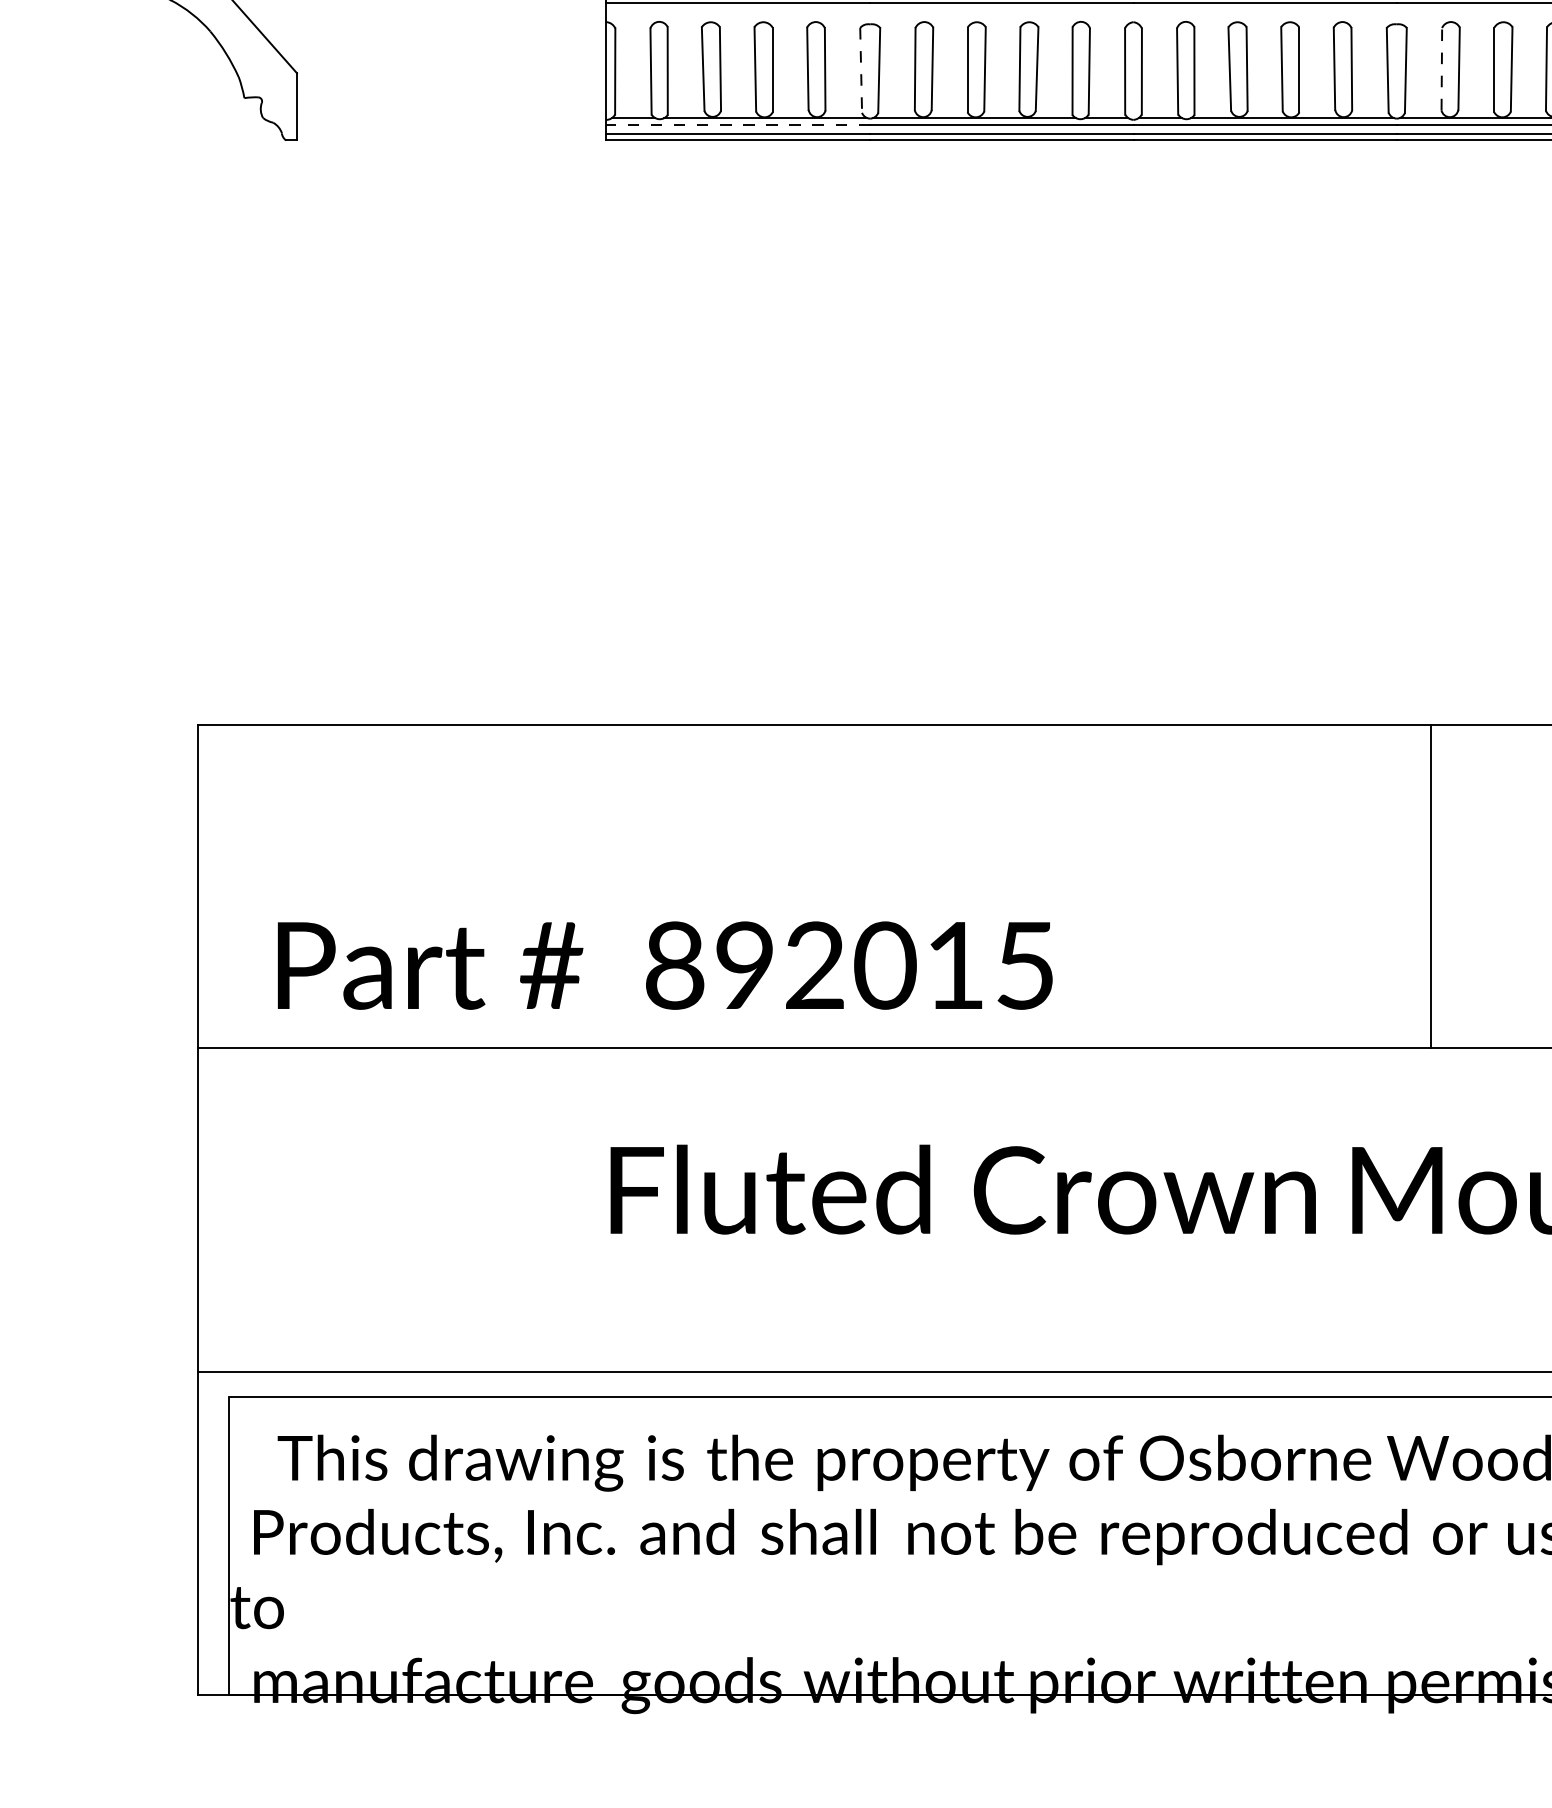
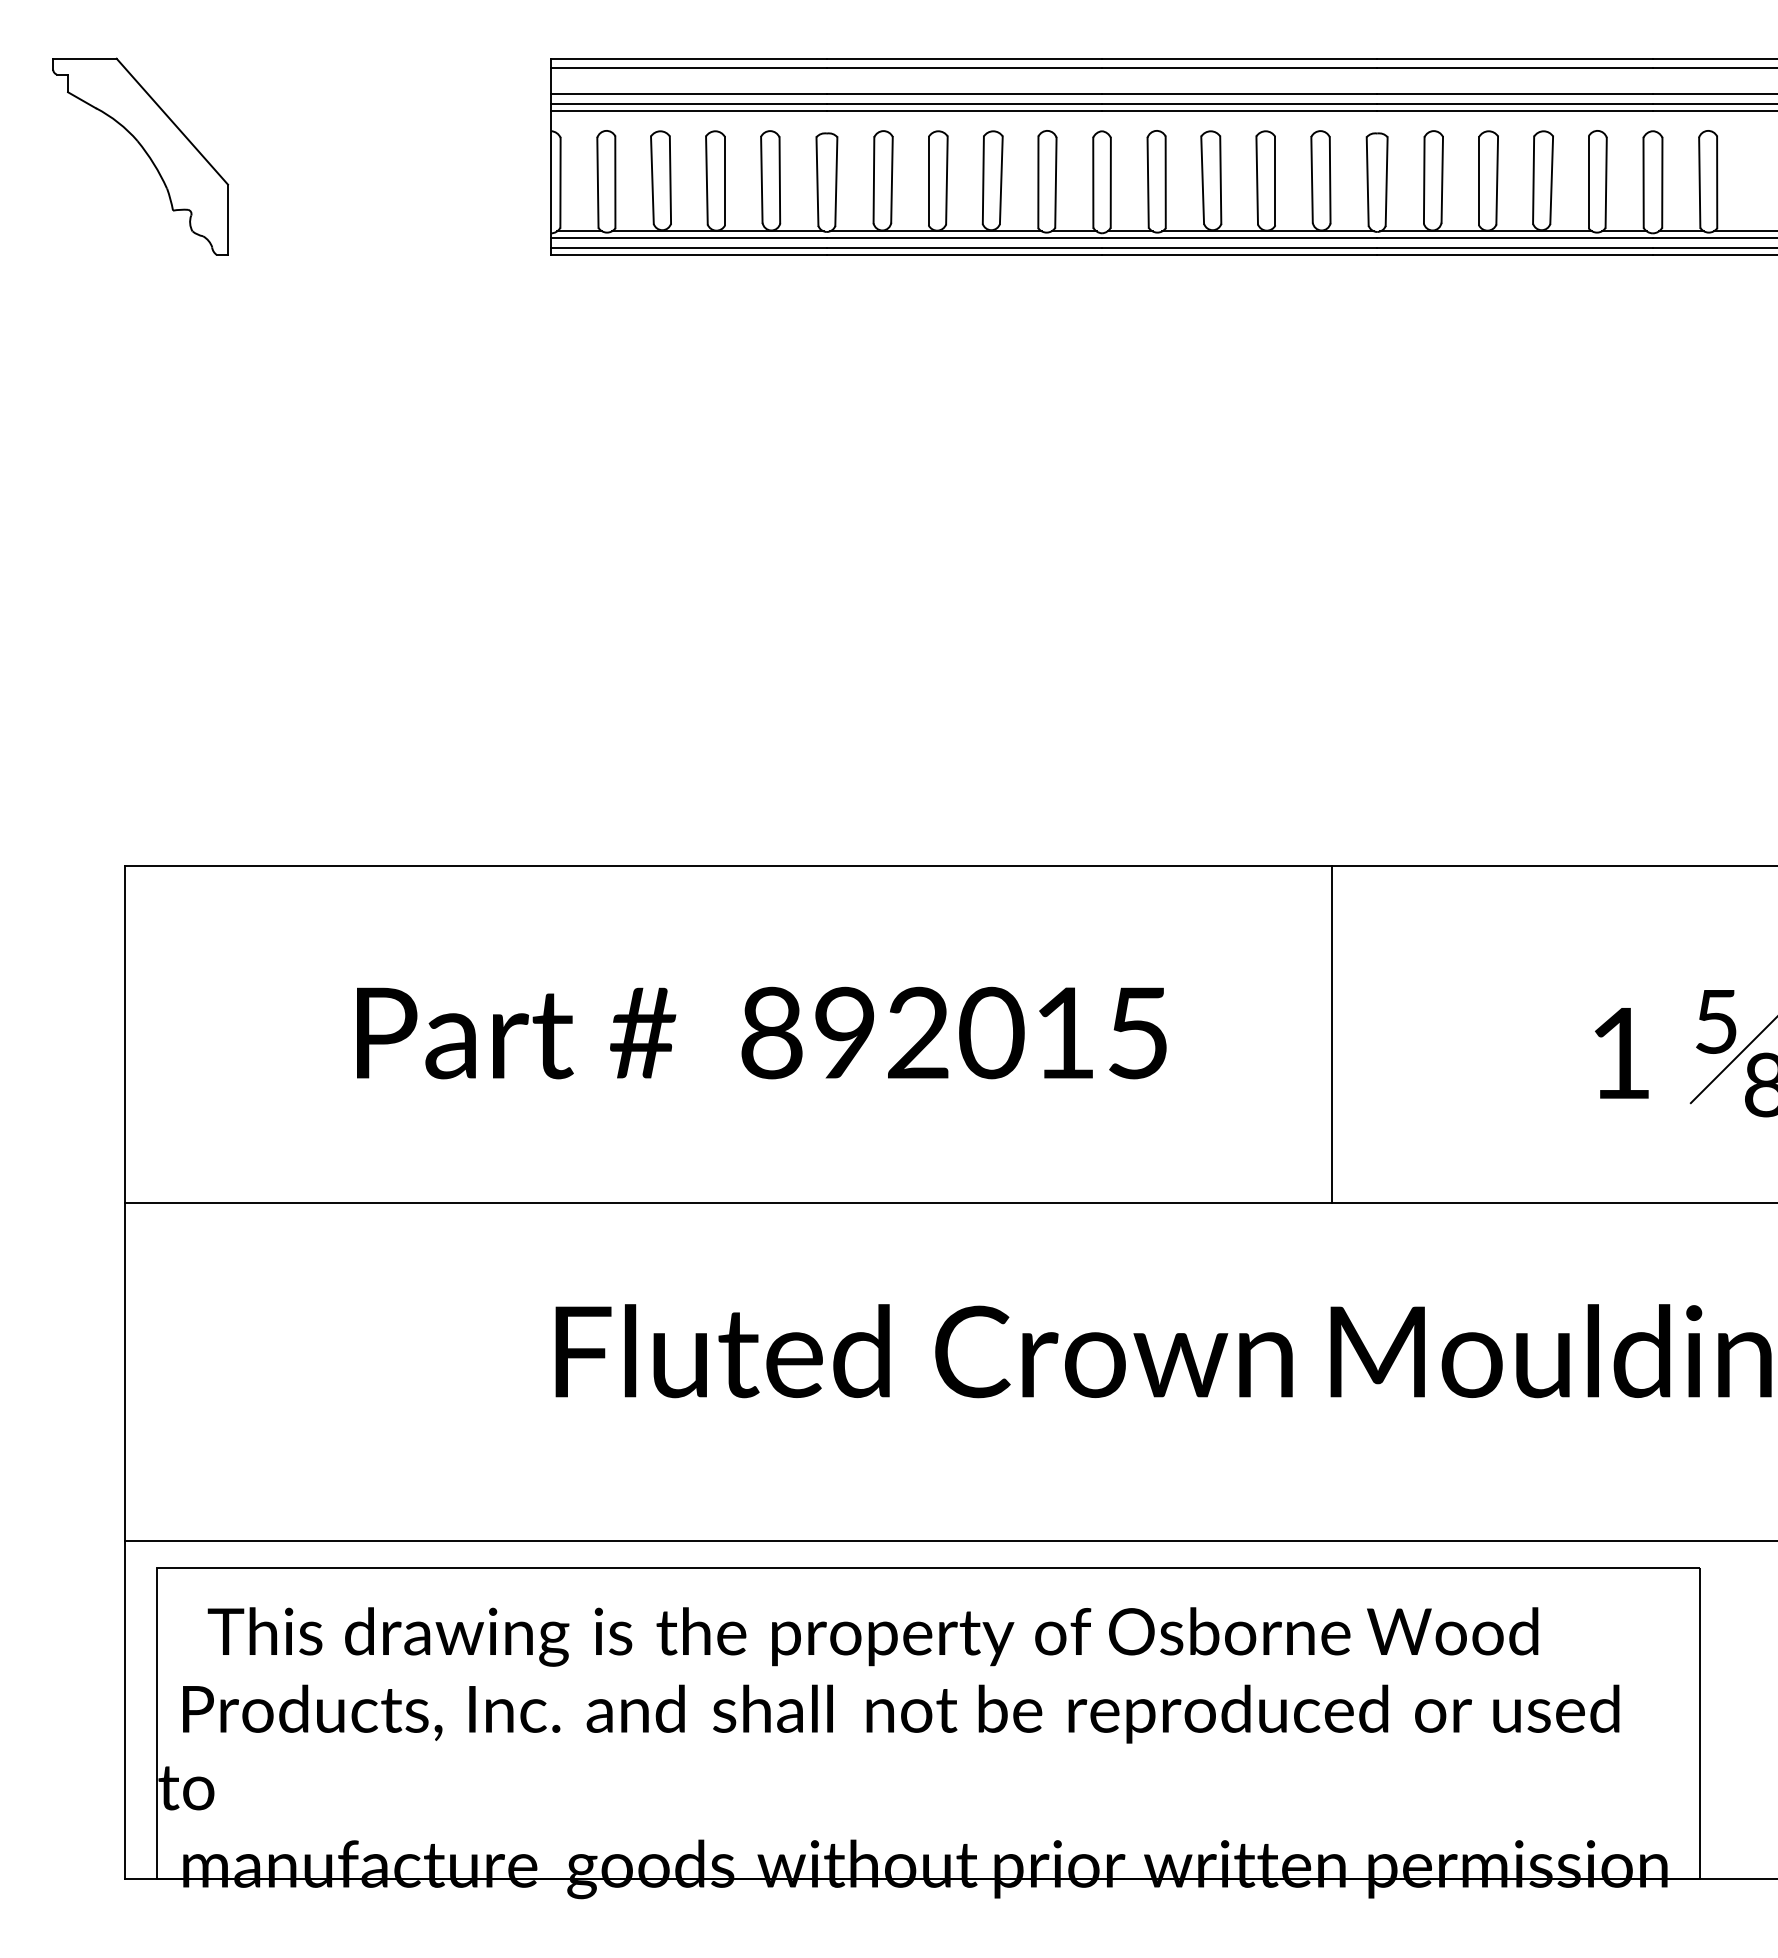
line: (1442, 68) -> (1424, 179), dashed -> solid
line: (861, 71) -> (817, 182), dashed -> solid
line: (737, 124) -> (688, 238), dashed -> solid
line: (1430, 886) -> (1331, 1034), moved
text: (664, 965) -> (761, 1032), moved

